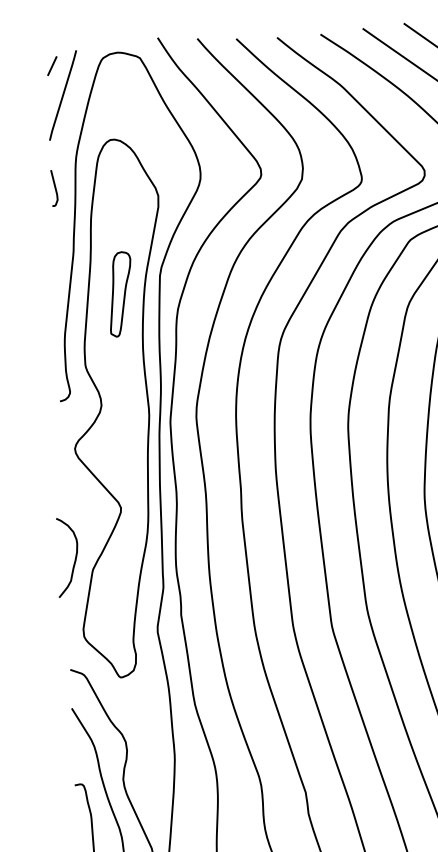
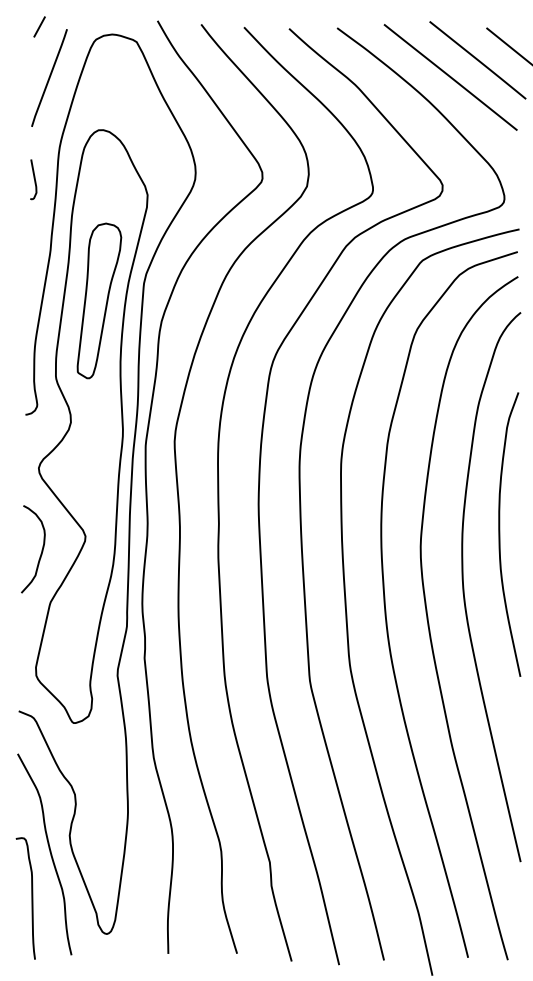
line: (52, 65) -> (39, 26), moved
part: (120, 293) -> (99, 300), size x1.67
curve: (74, 557) -> (41, 549), moved

